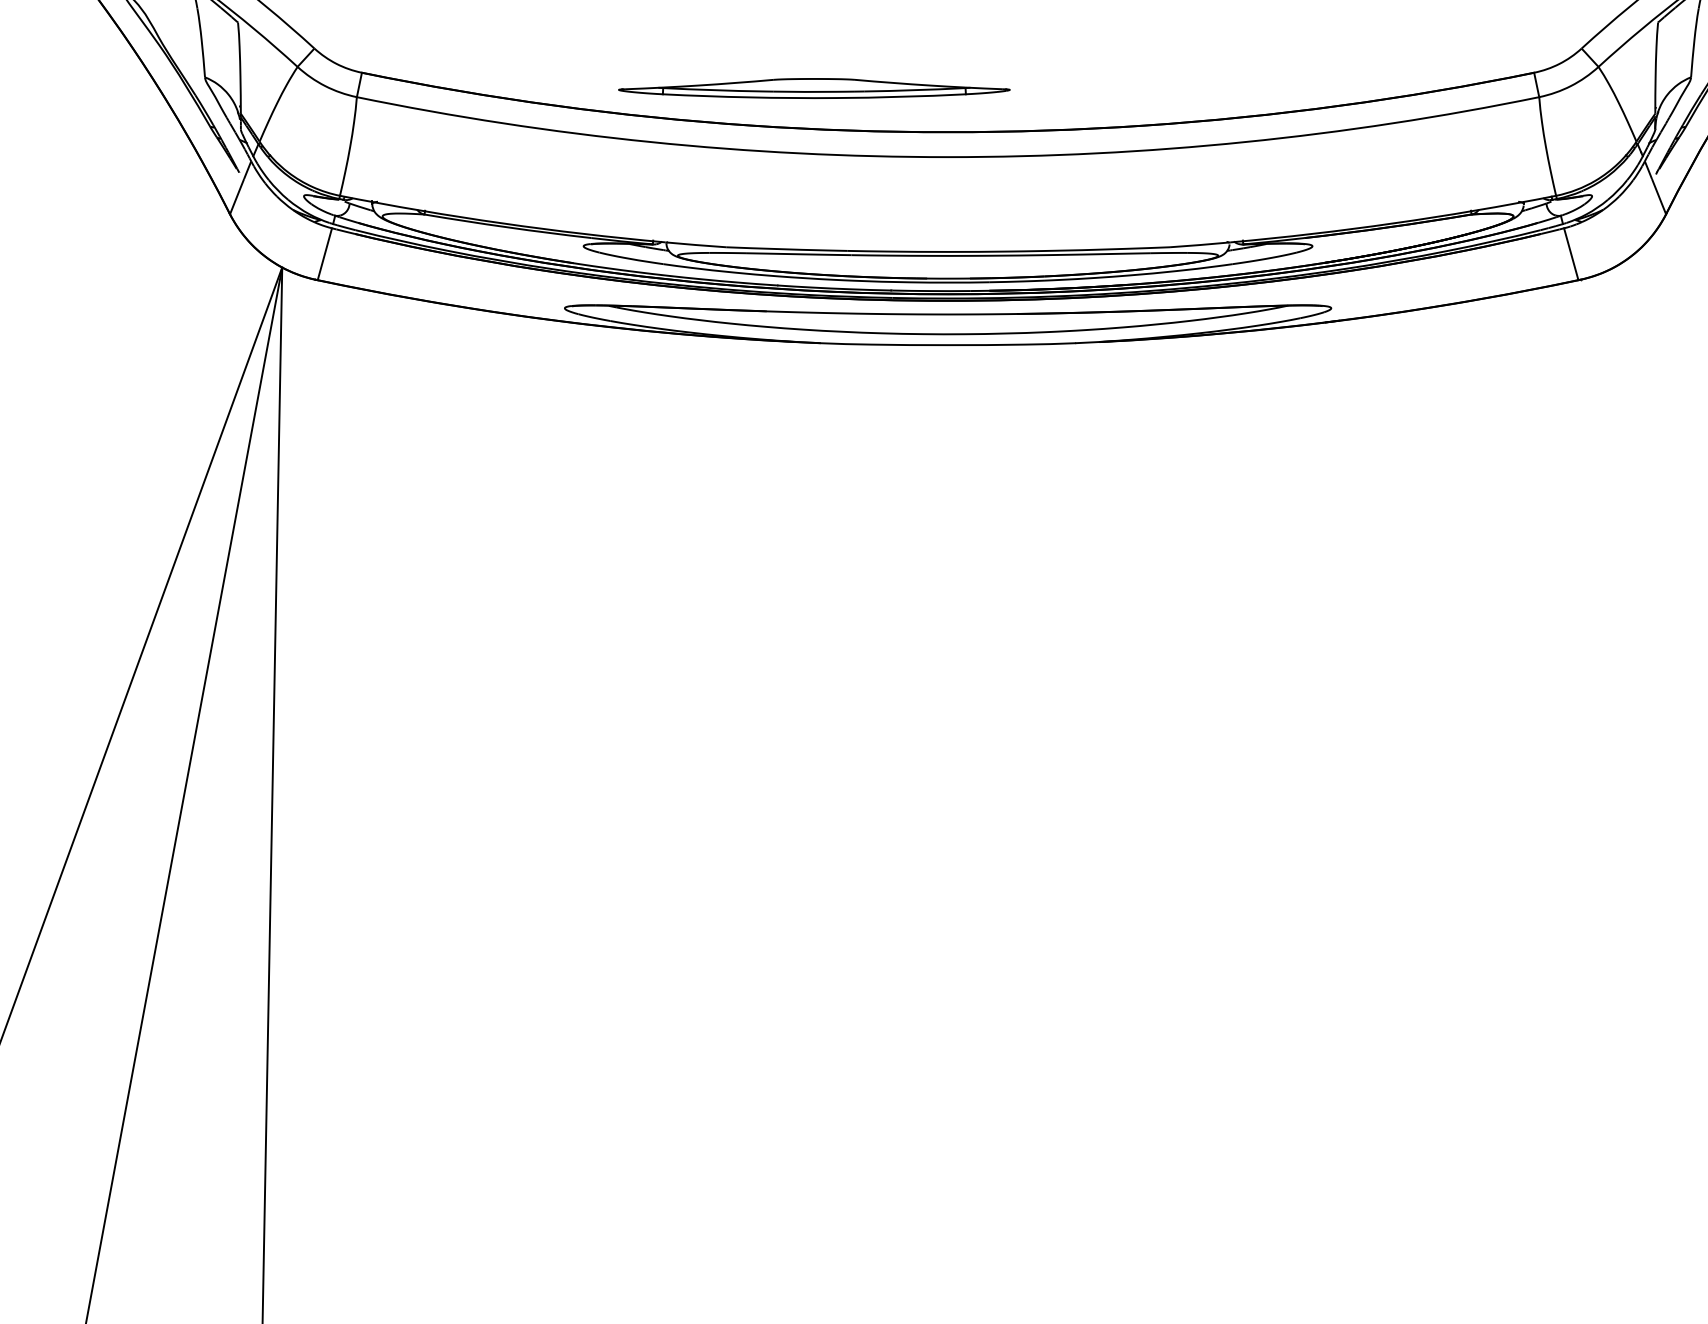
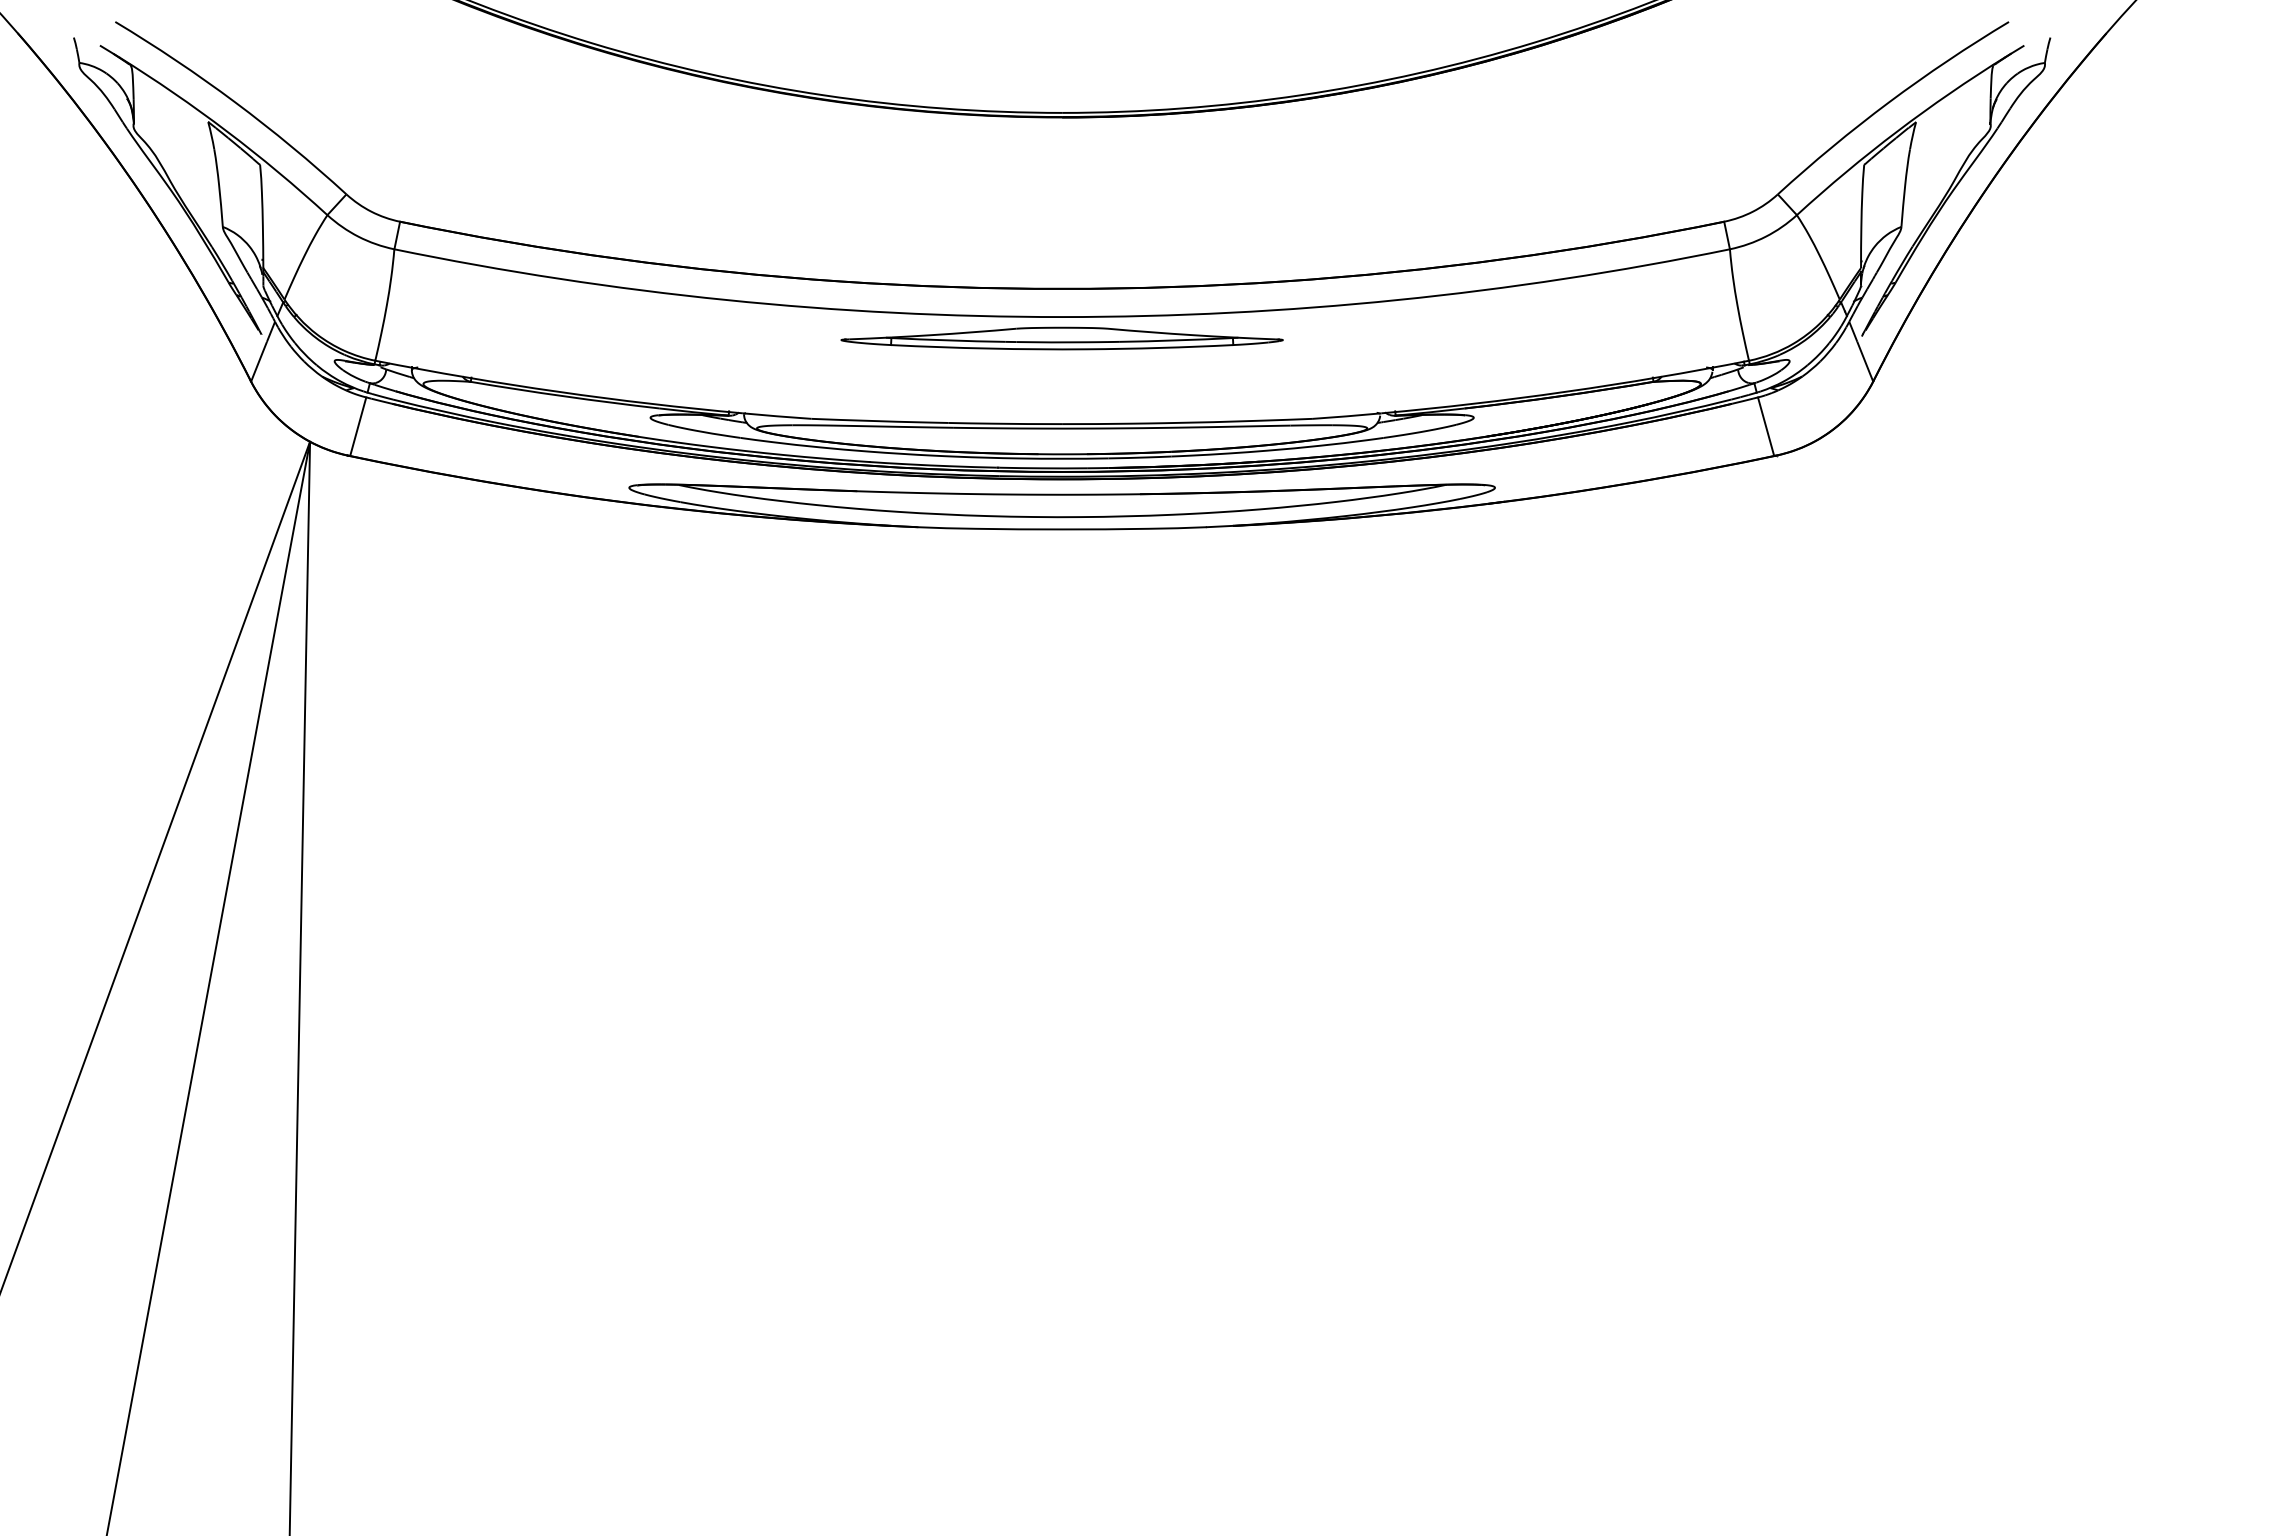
part: (813, 88) -> (1061, 338), moved

